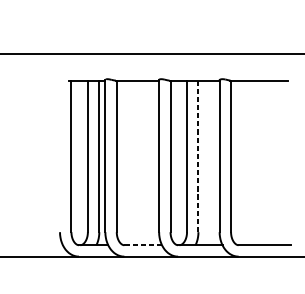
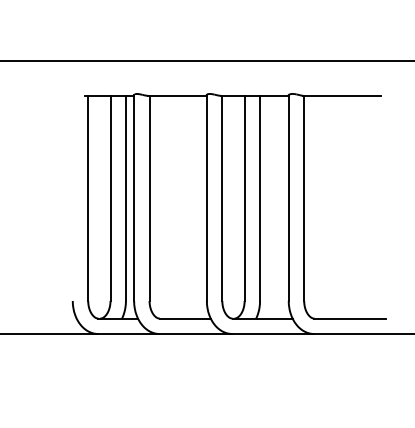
line: (198, 156) -> (260, 198), dashed -> solid
line: (143, 245) -> (185, 318), dashed -> solid

